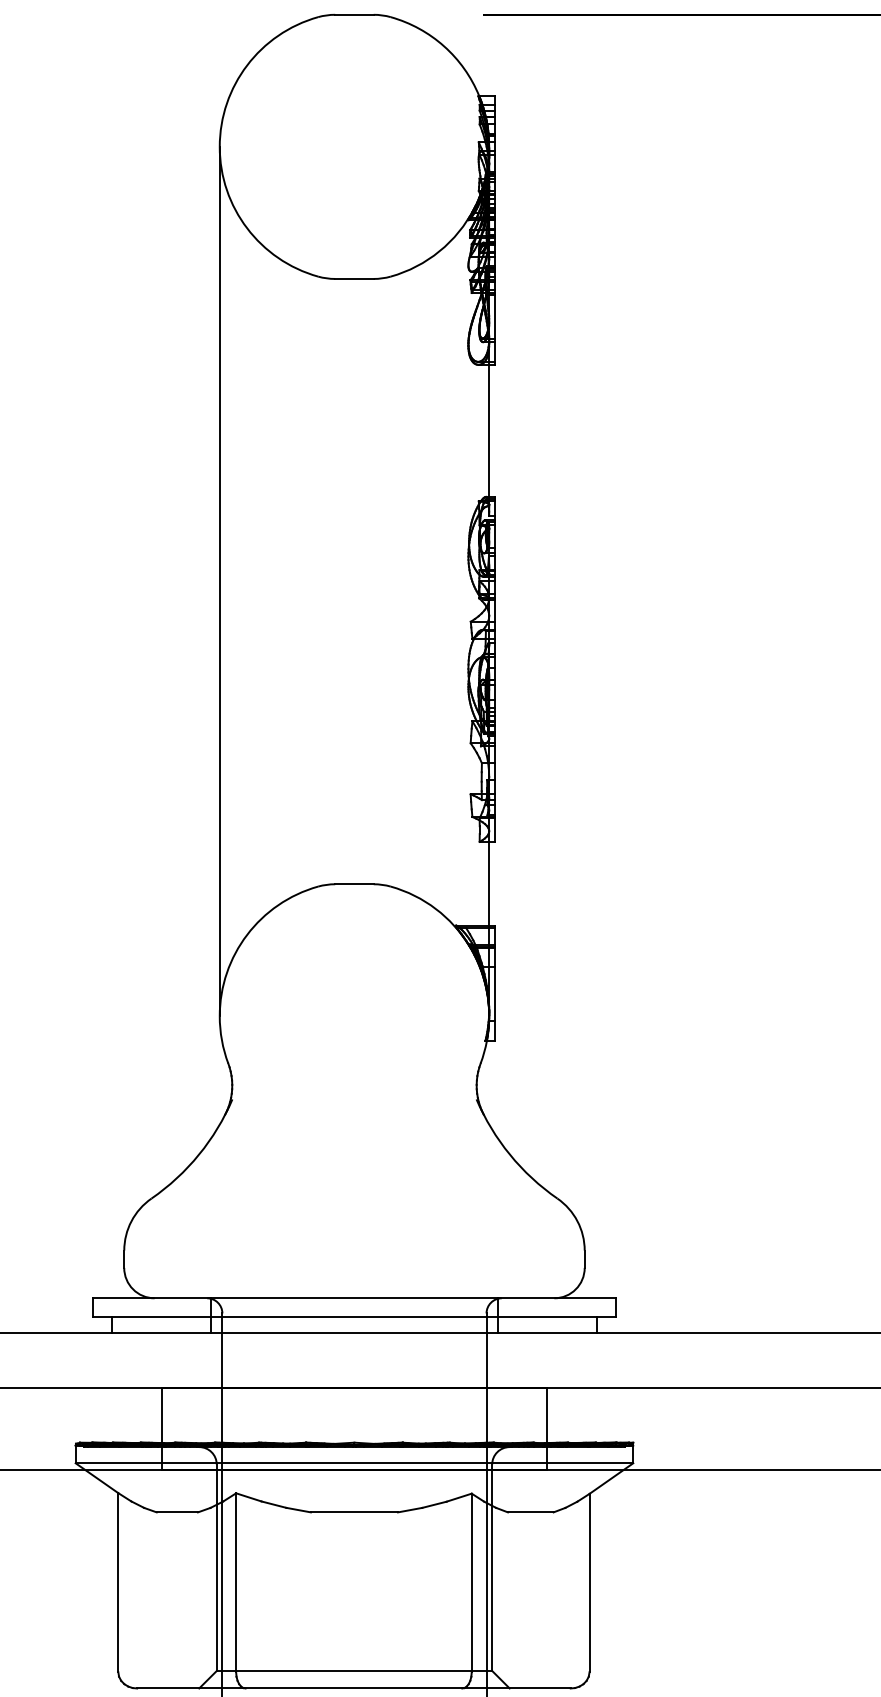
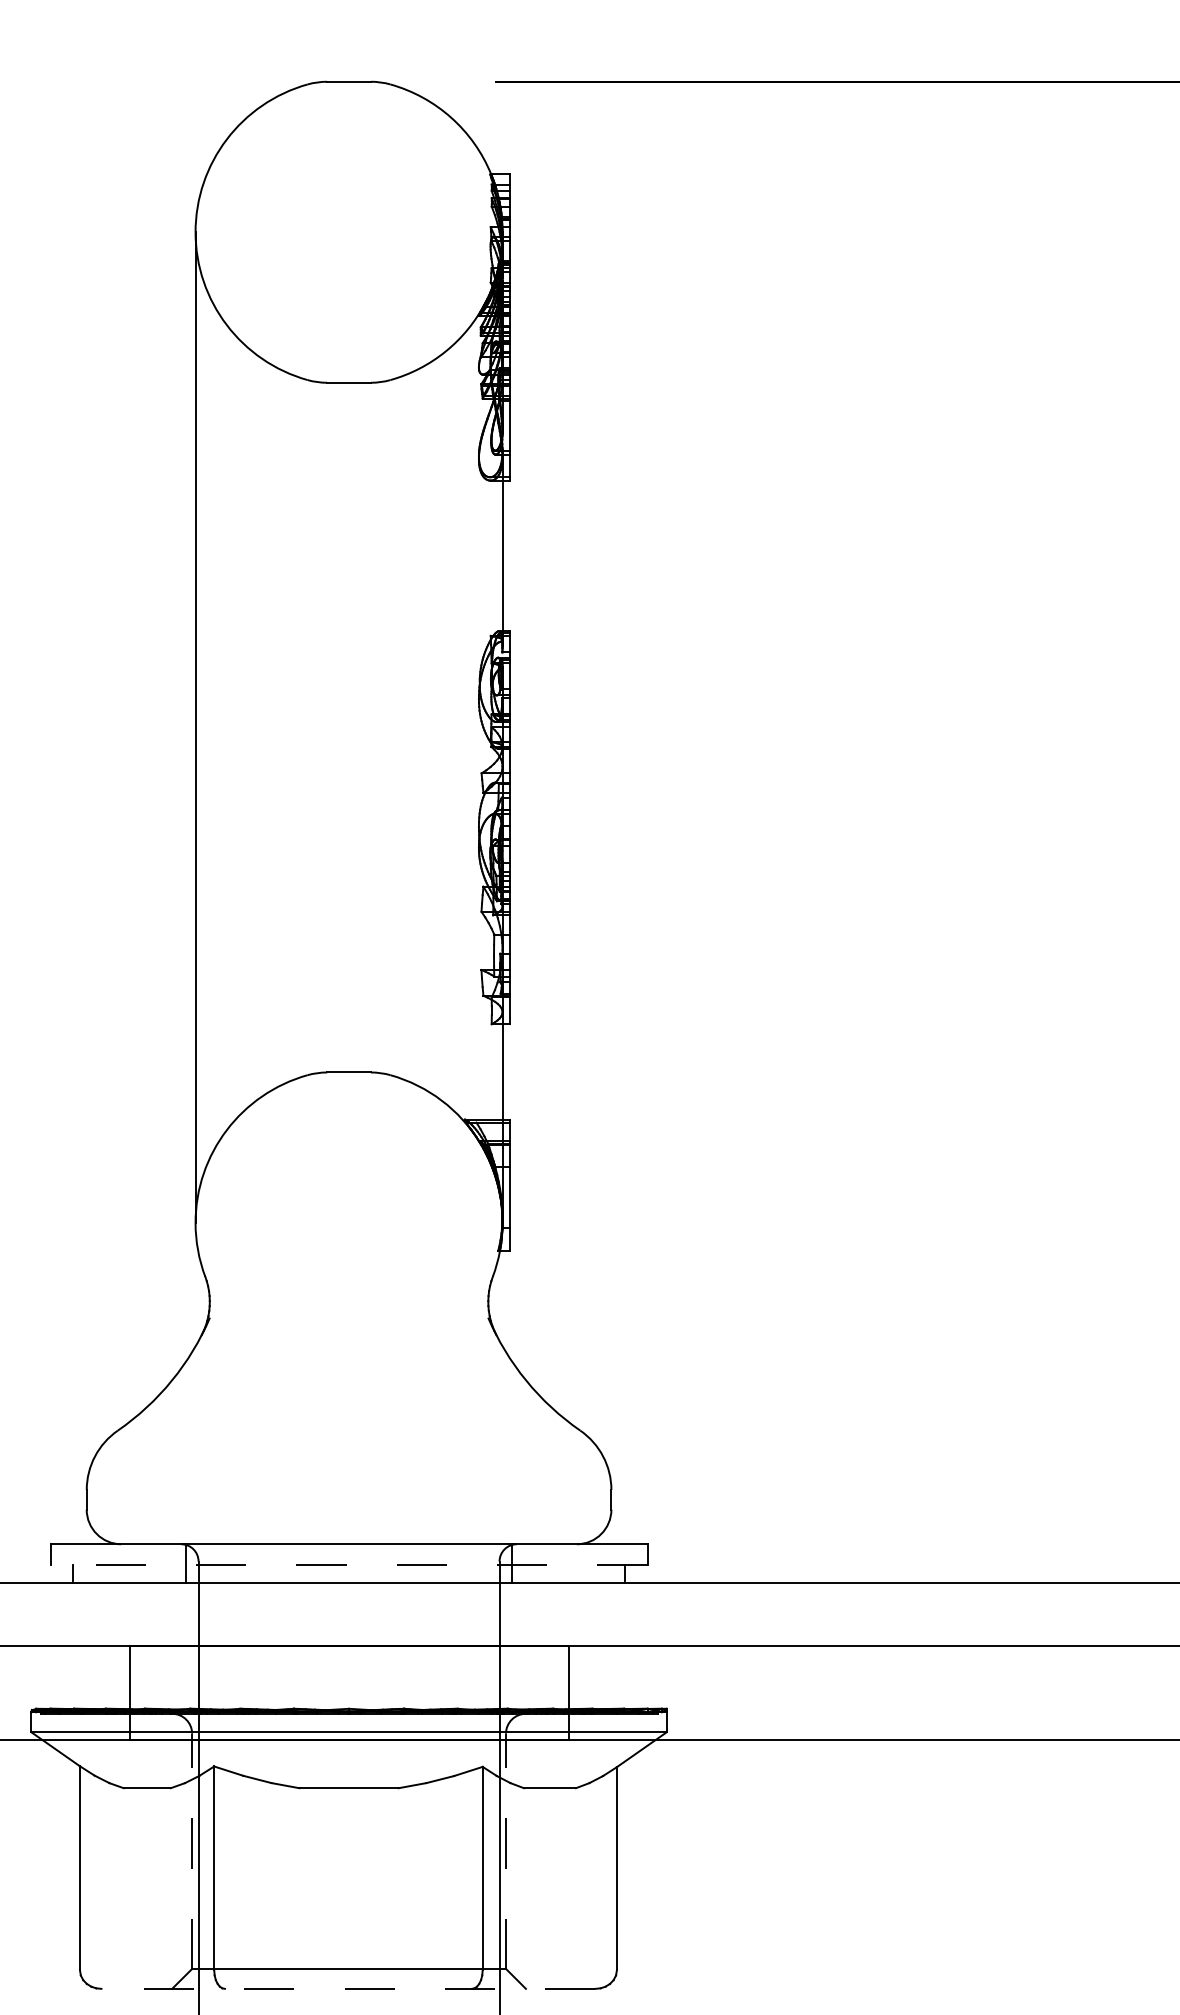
line: (353, 1316) -> (348, 1565), solid -> dashed
line: (217, 1567) -> (192, 1851), solid -> dashed
line: (491, 1567) -> (505, 1851), solid -> dashed
line: (353, 1688) -> (347, 1988), solid -> dashed

